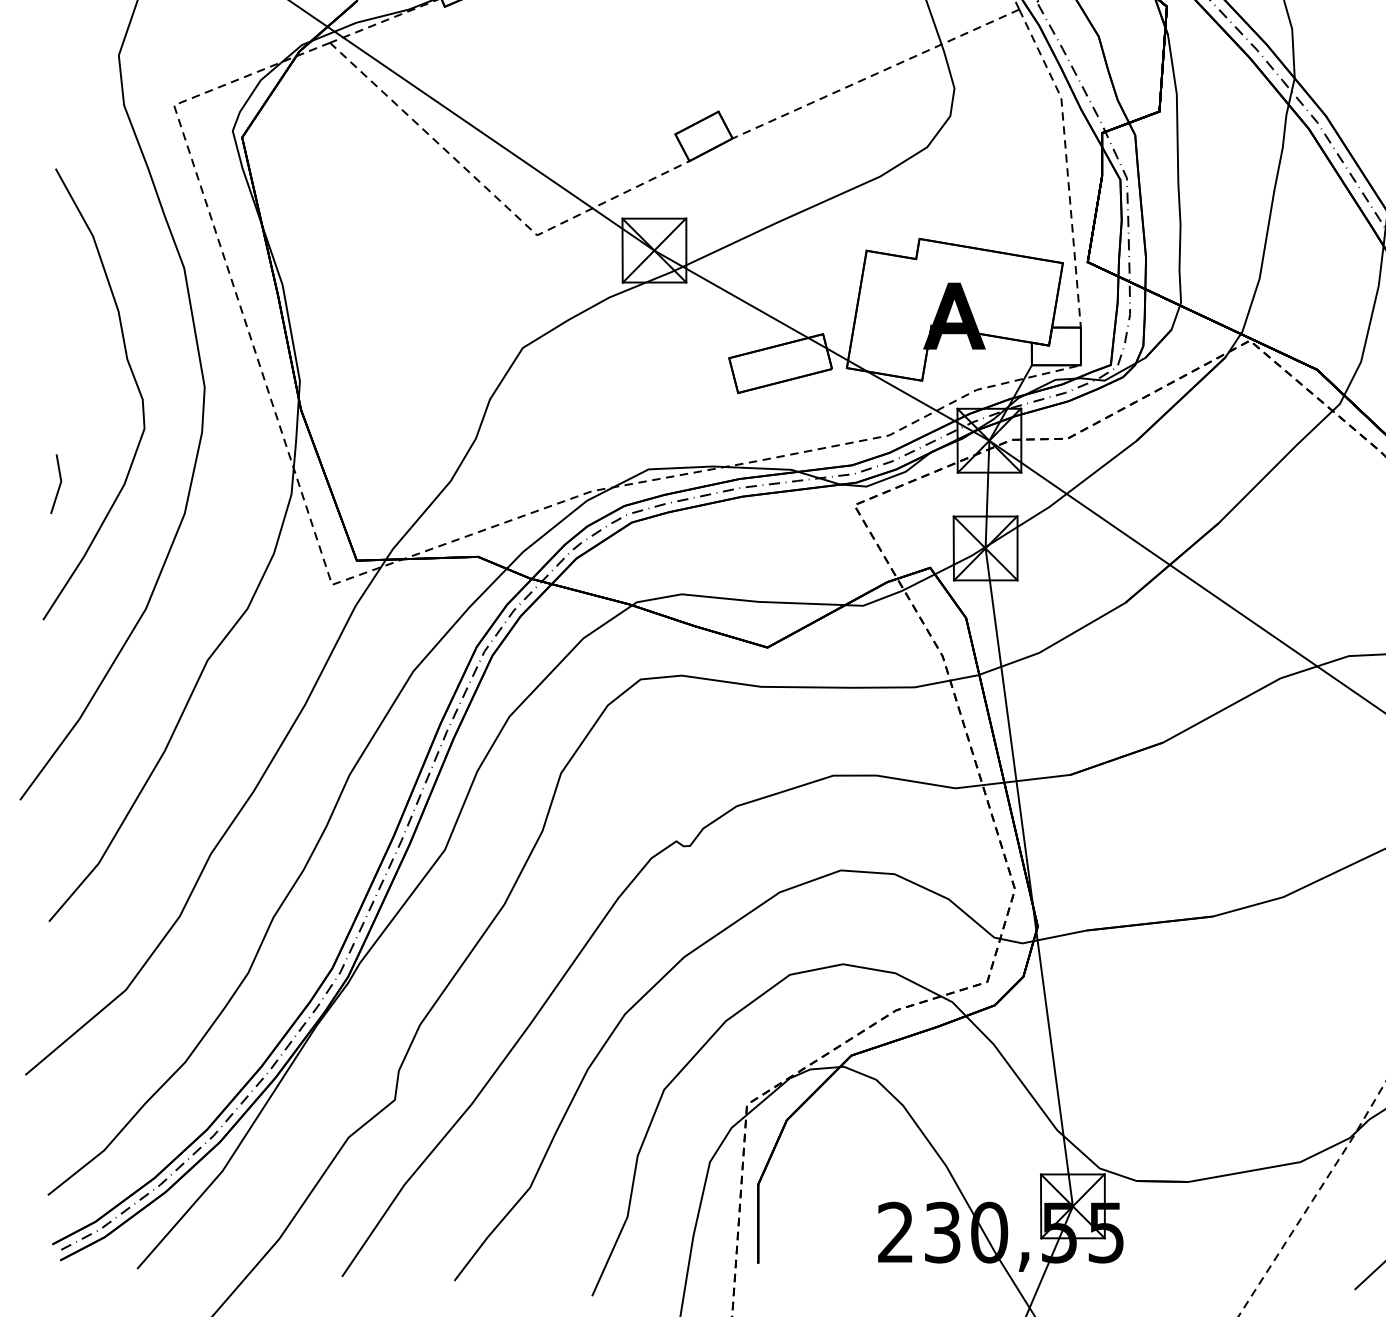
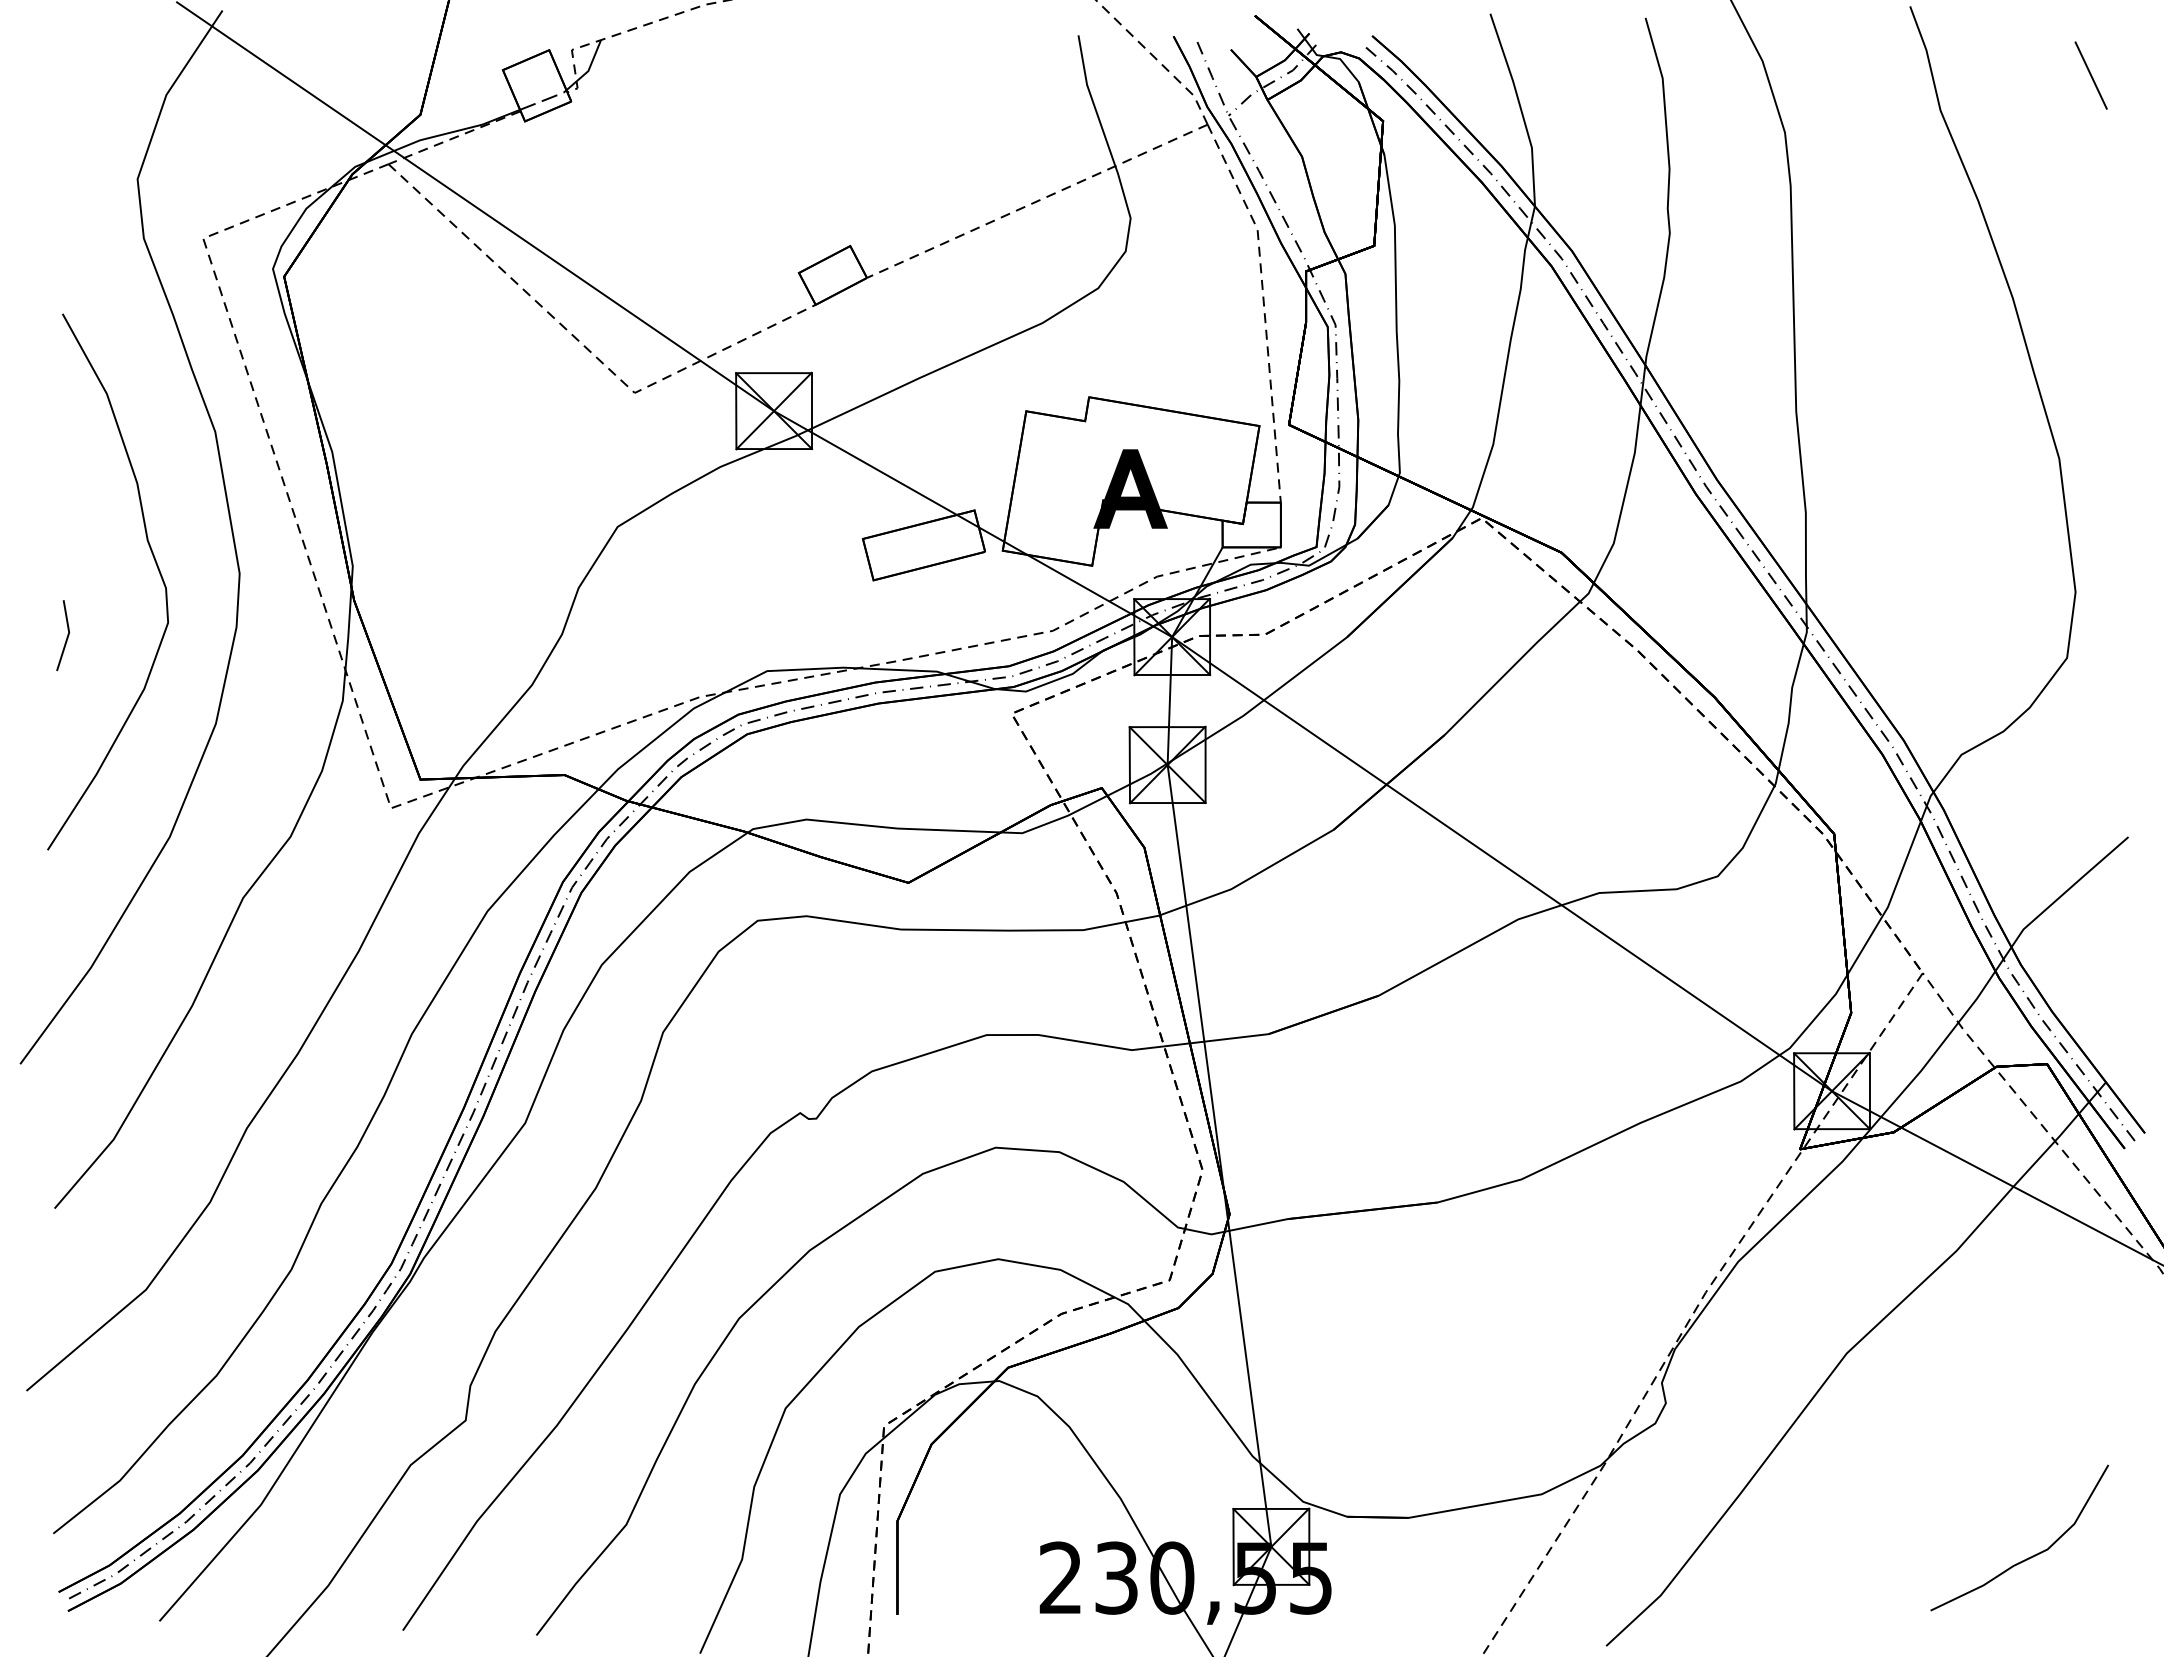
line: (59, 485) -> (66, 637), moved

